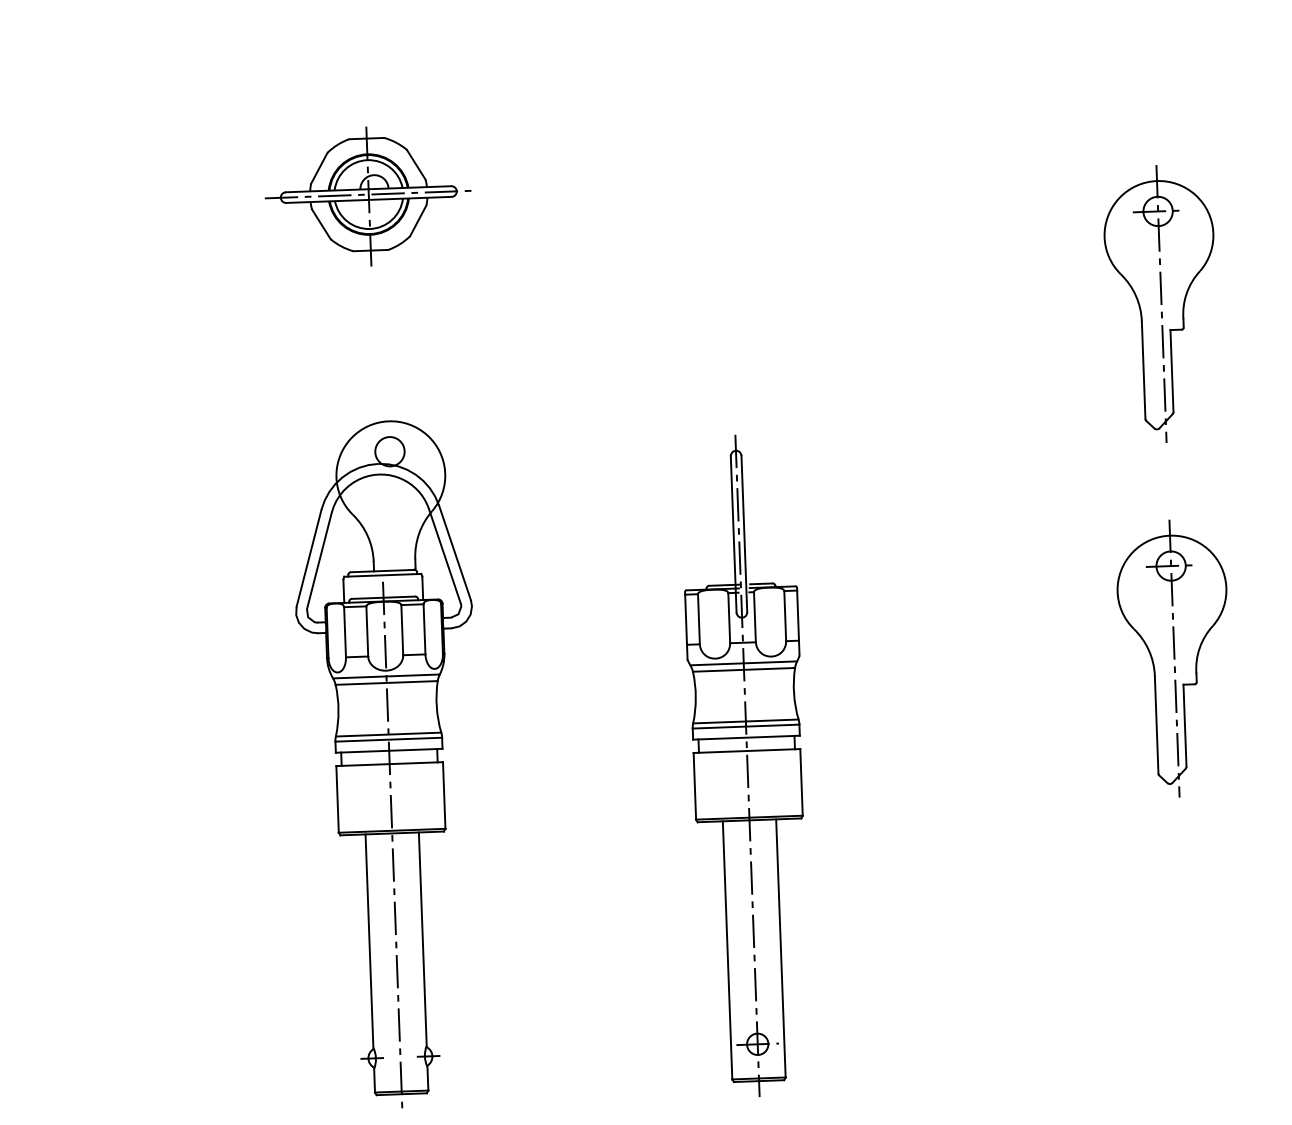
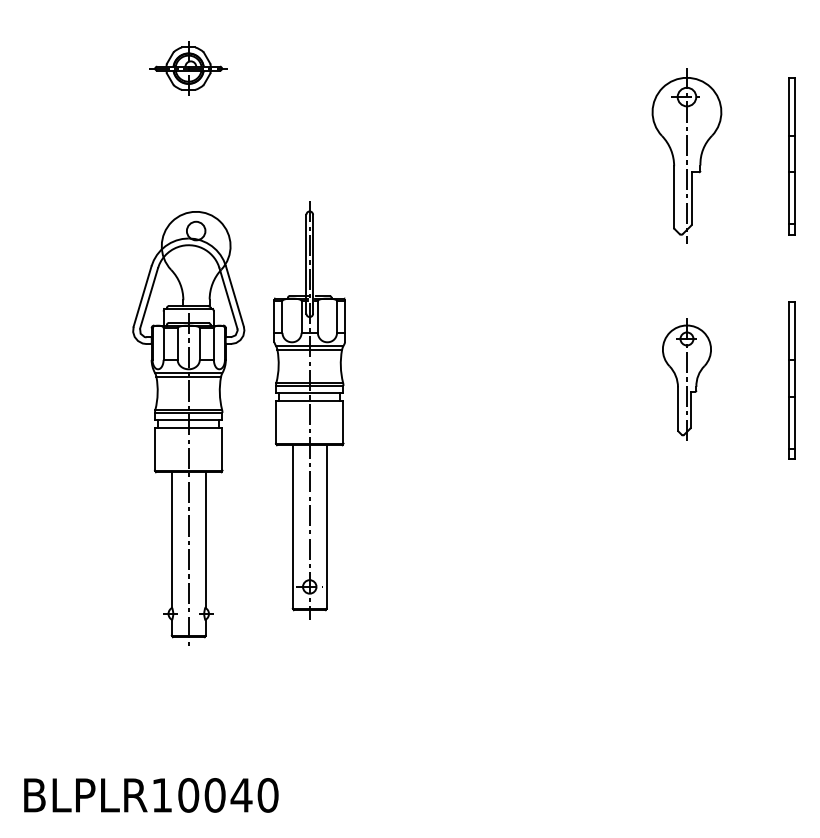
part: (368, 196) -> (188, 69), size x0.6
part: (1173, 657) -> (686, 379), size x0.7
part: (747, 765) -> (309, 410), moved

